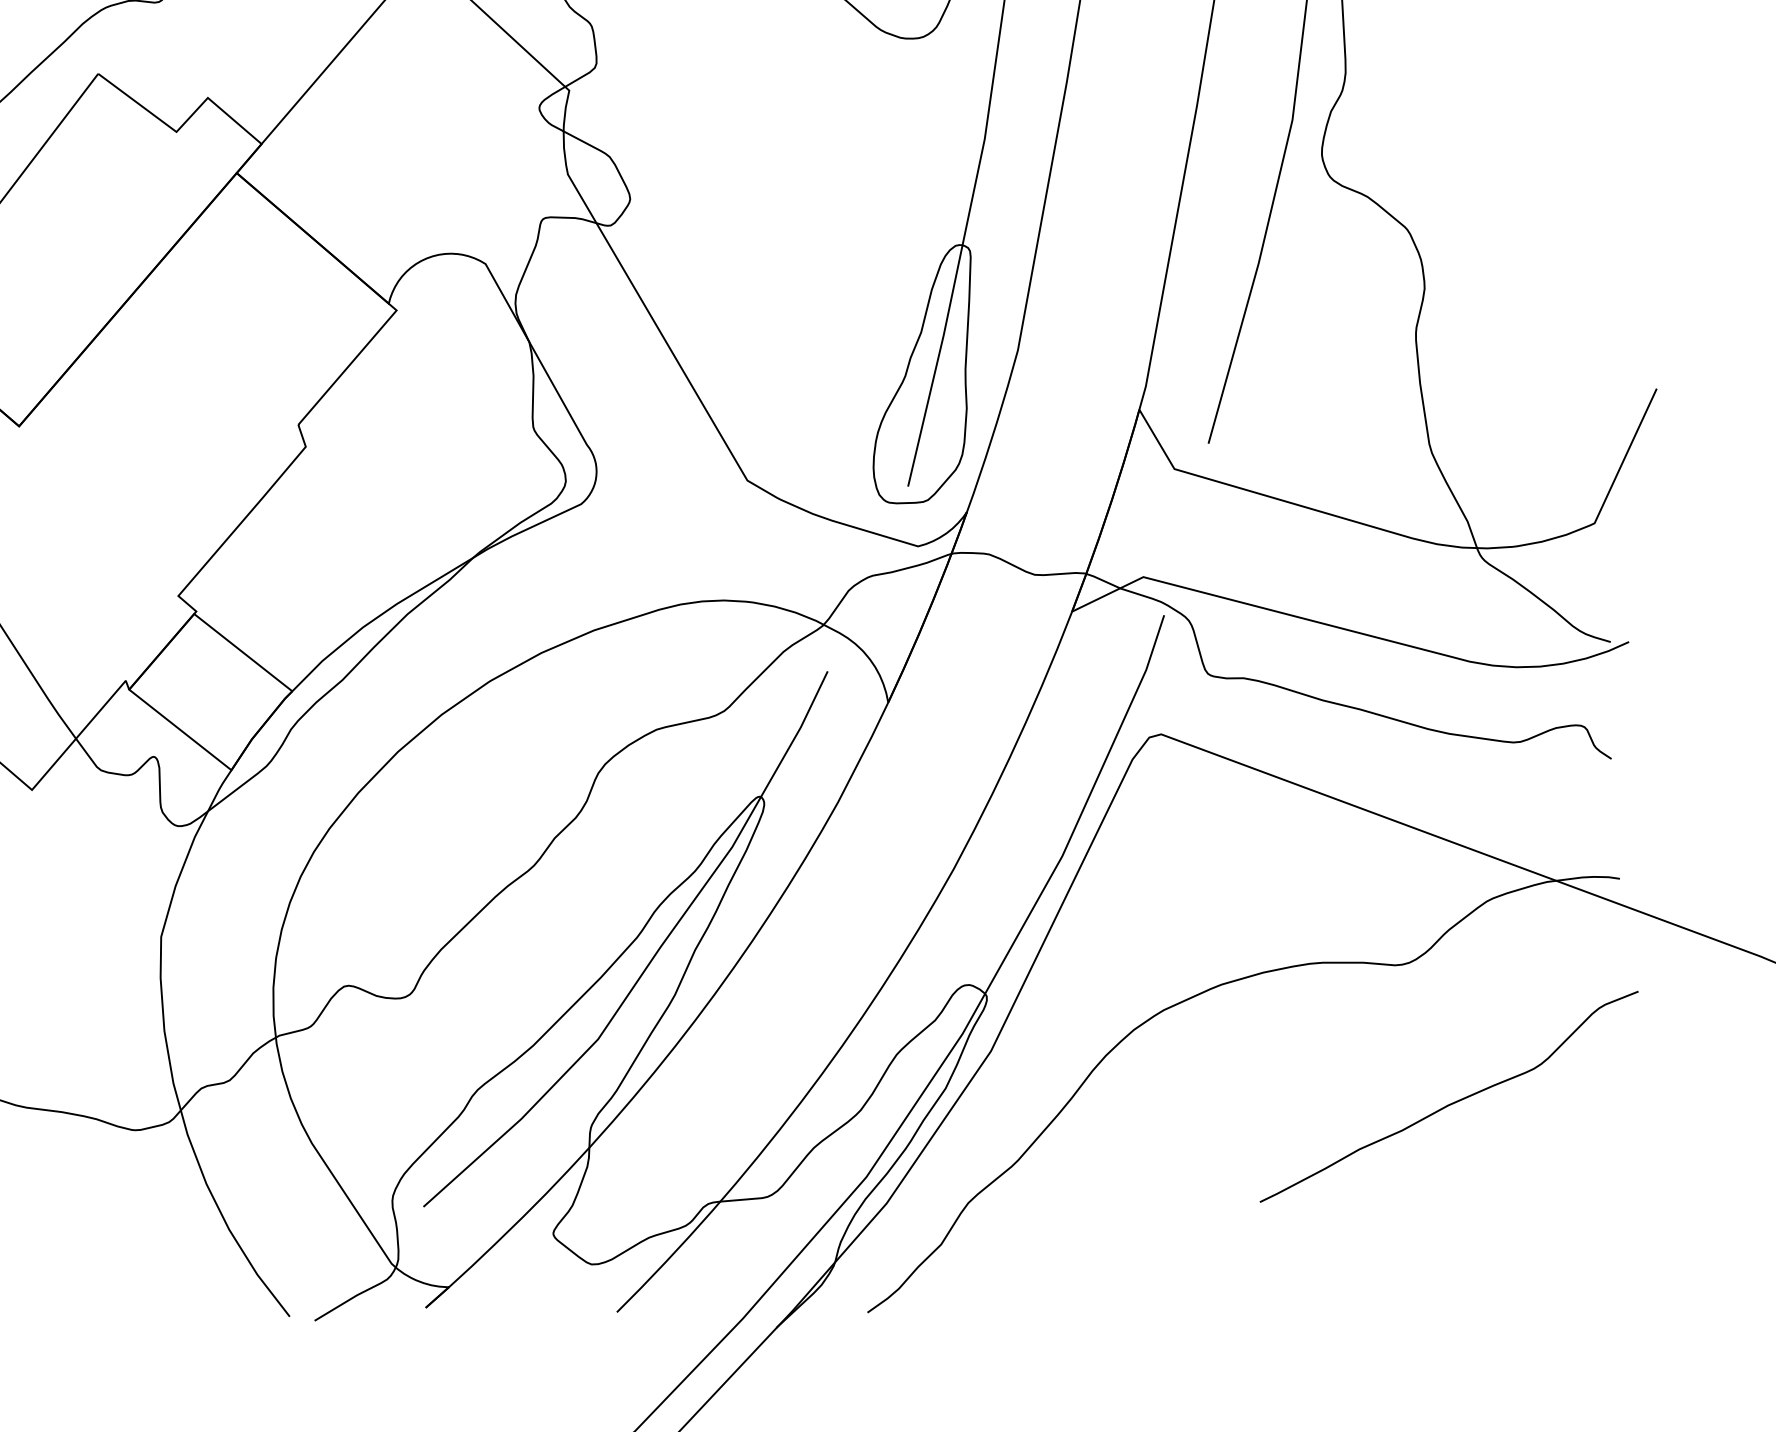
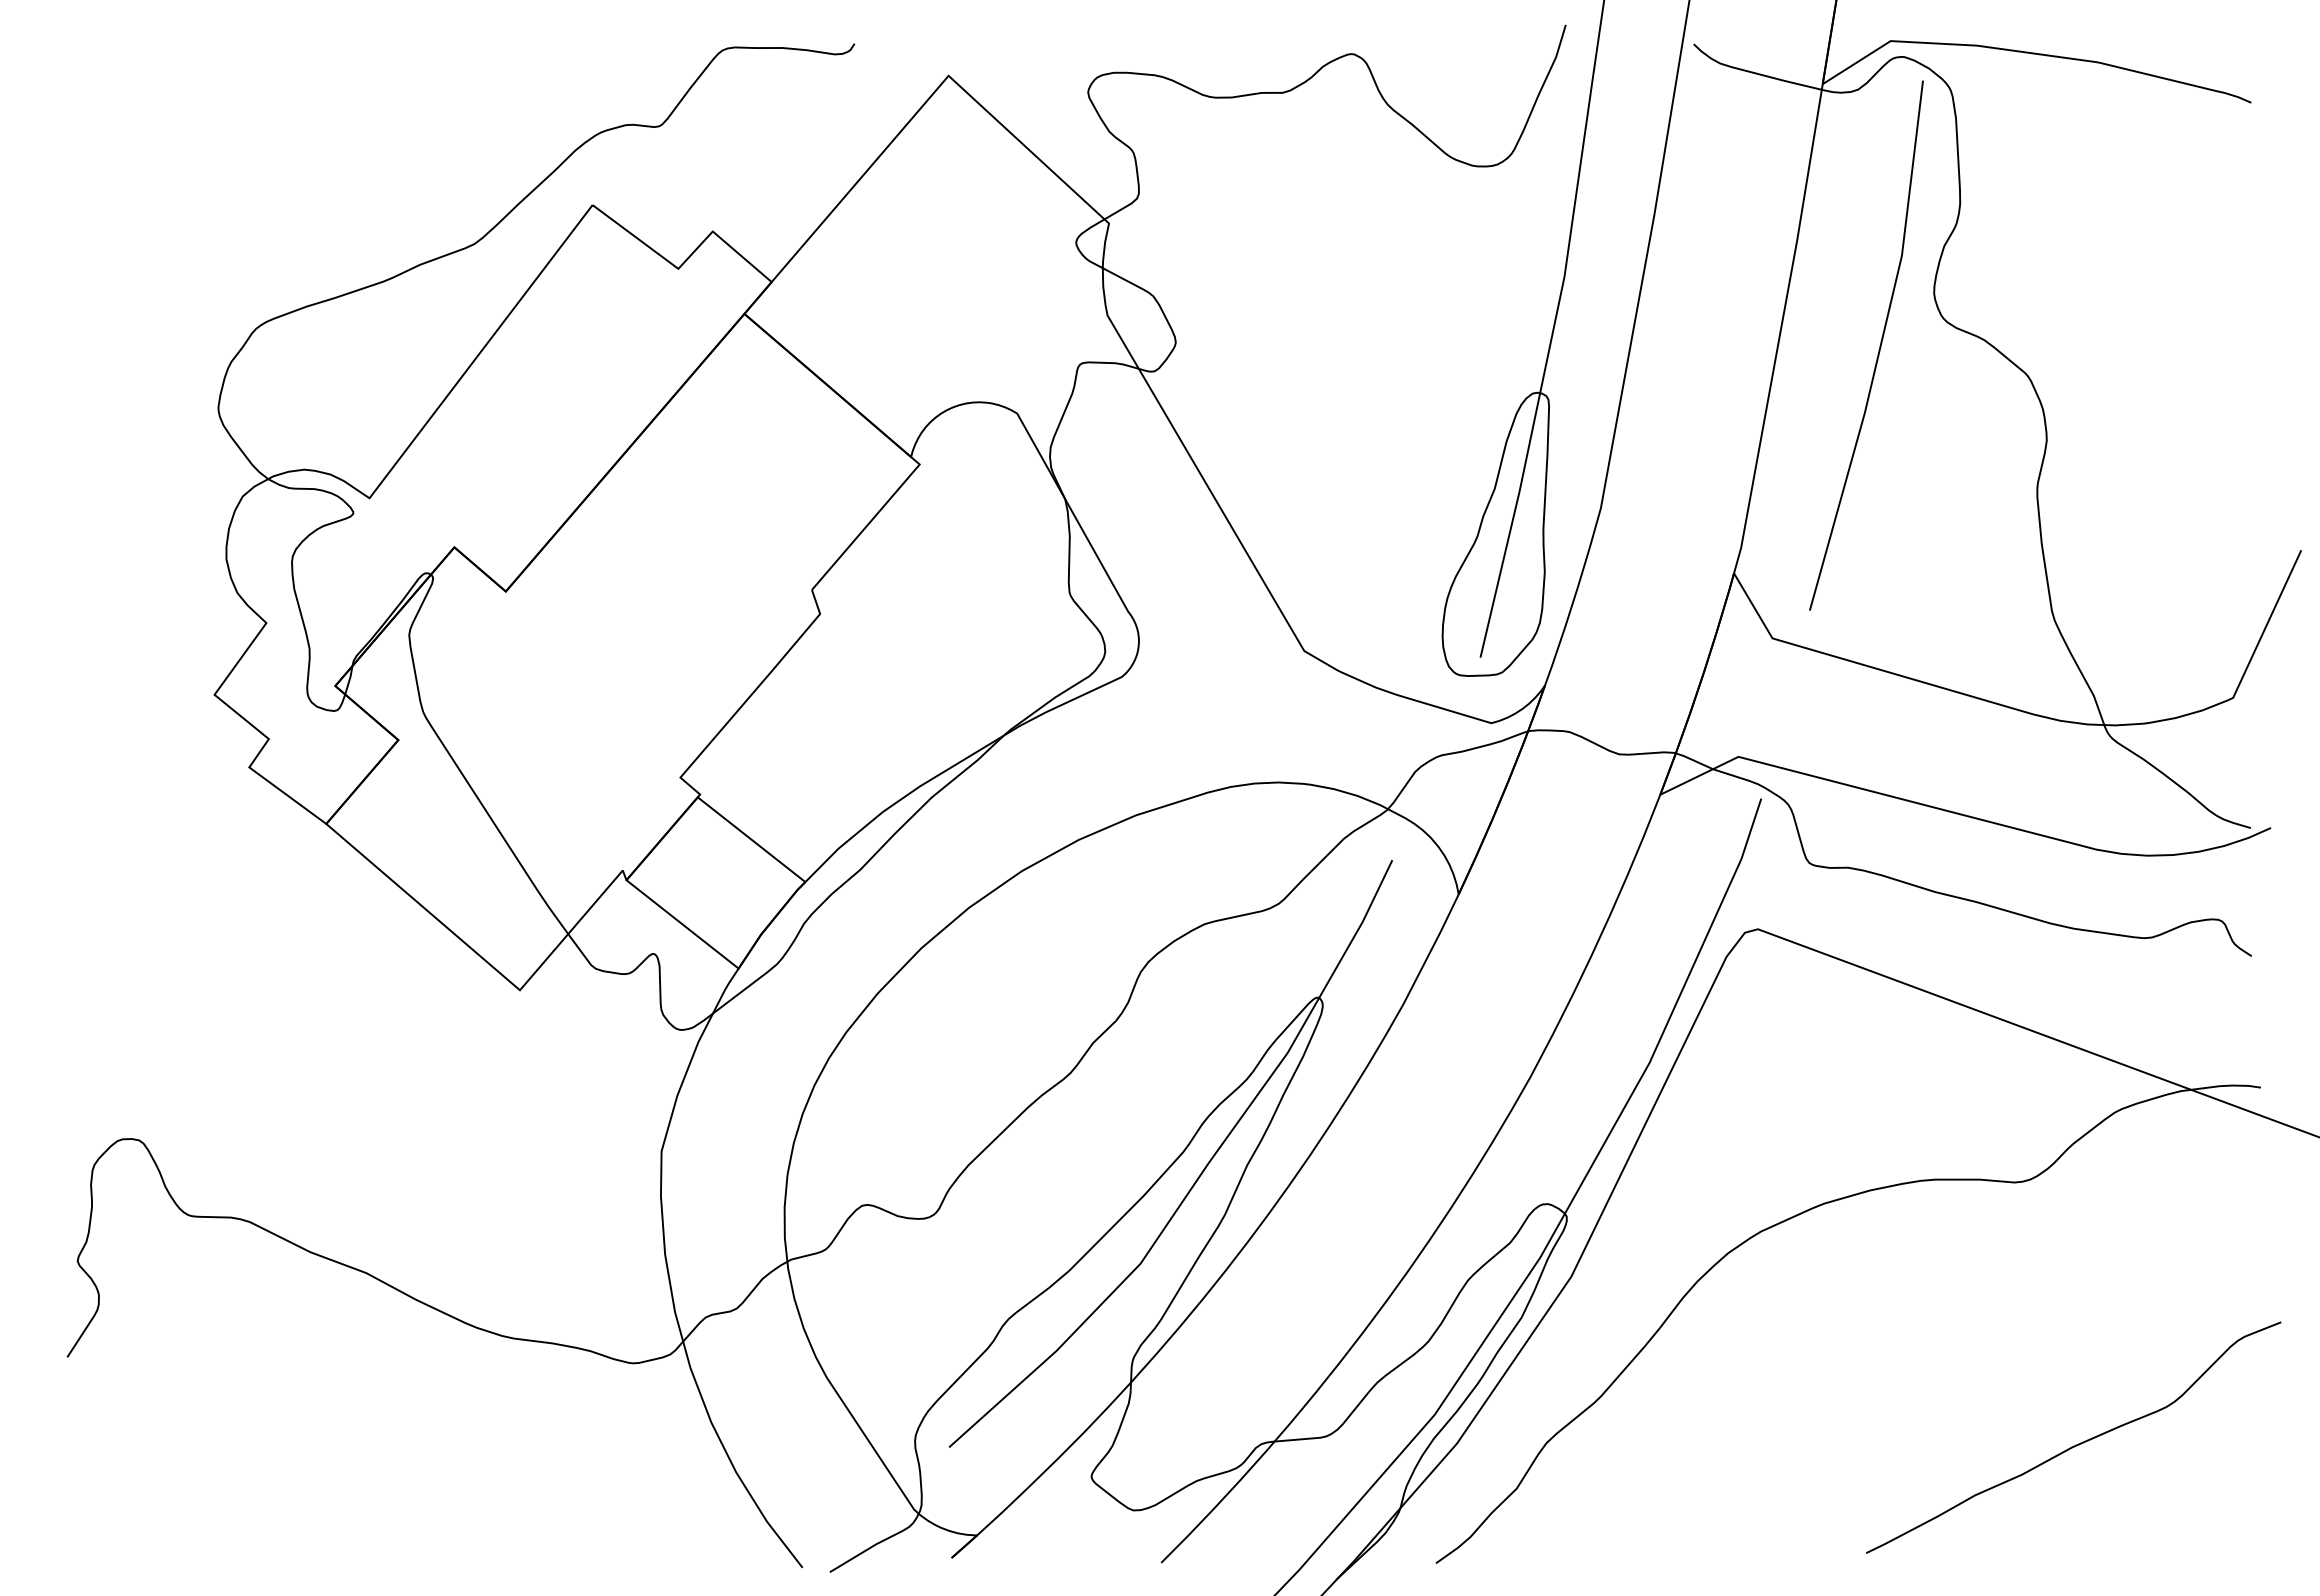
curve: (1450, 1103) -> (2075, 1444), moved

